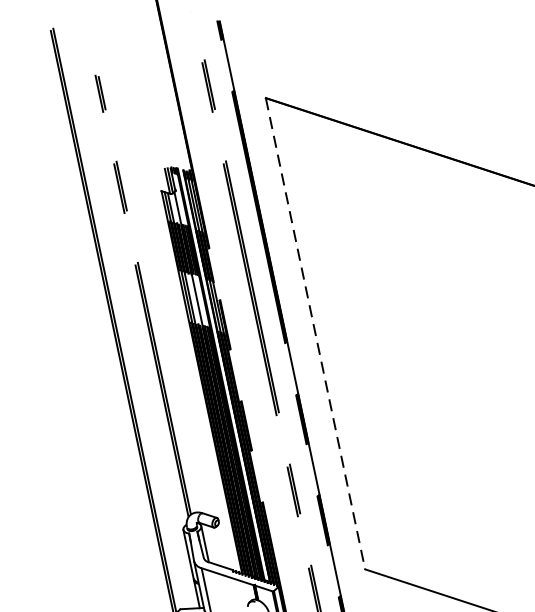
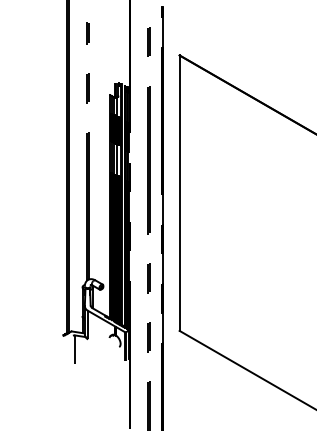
line: (315, 334) -> (179, 193), dashed -> solid

